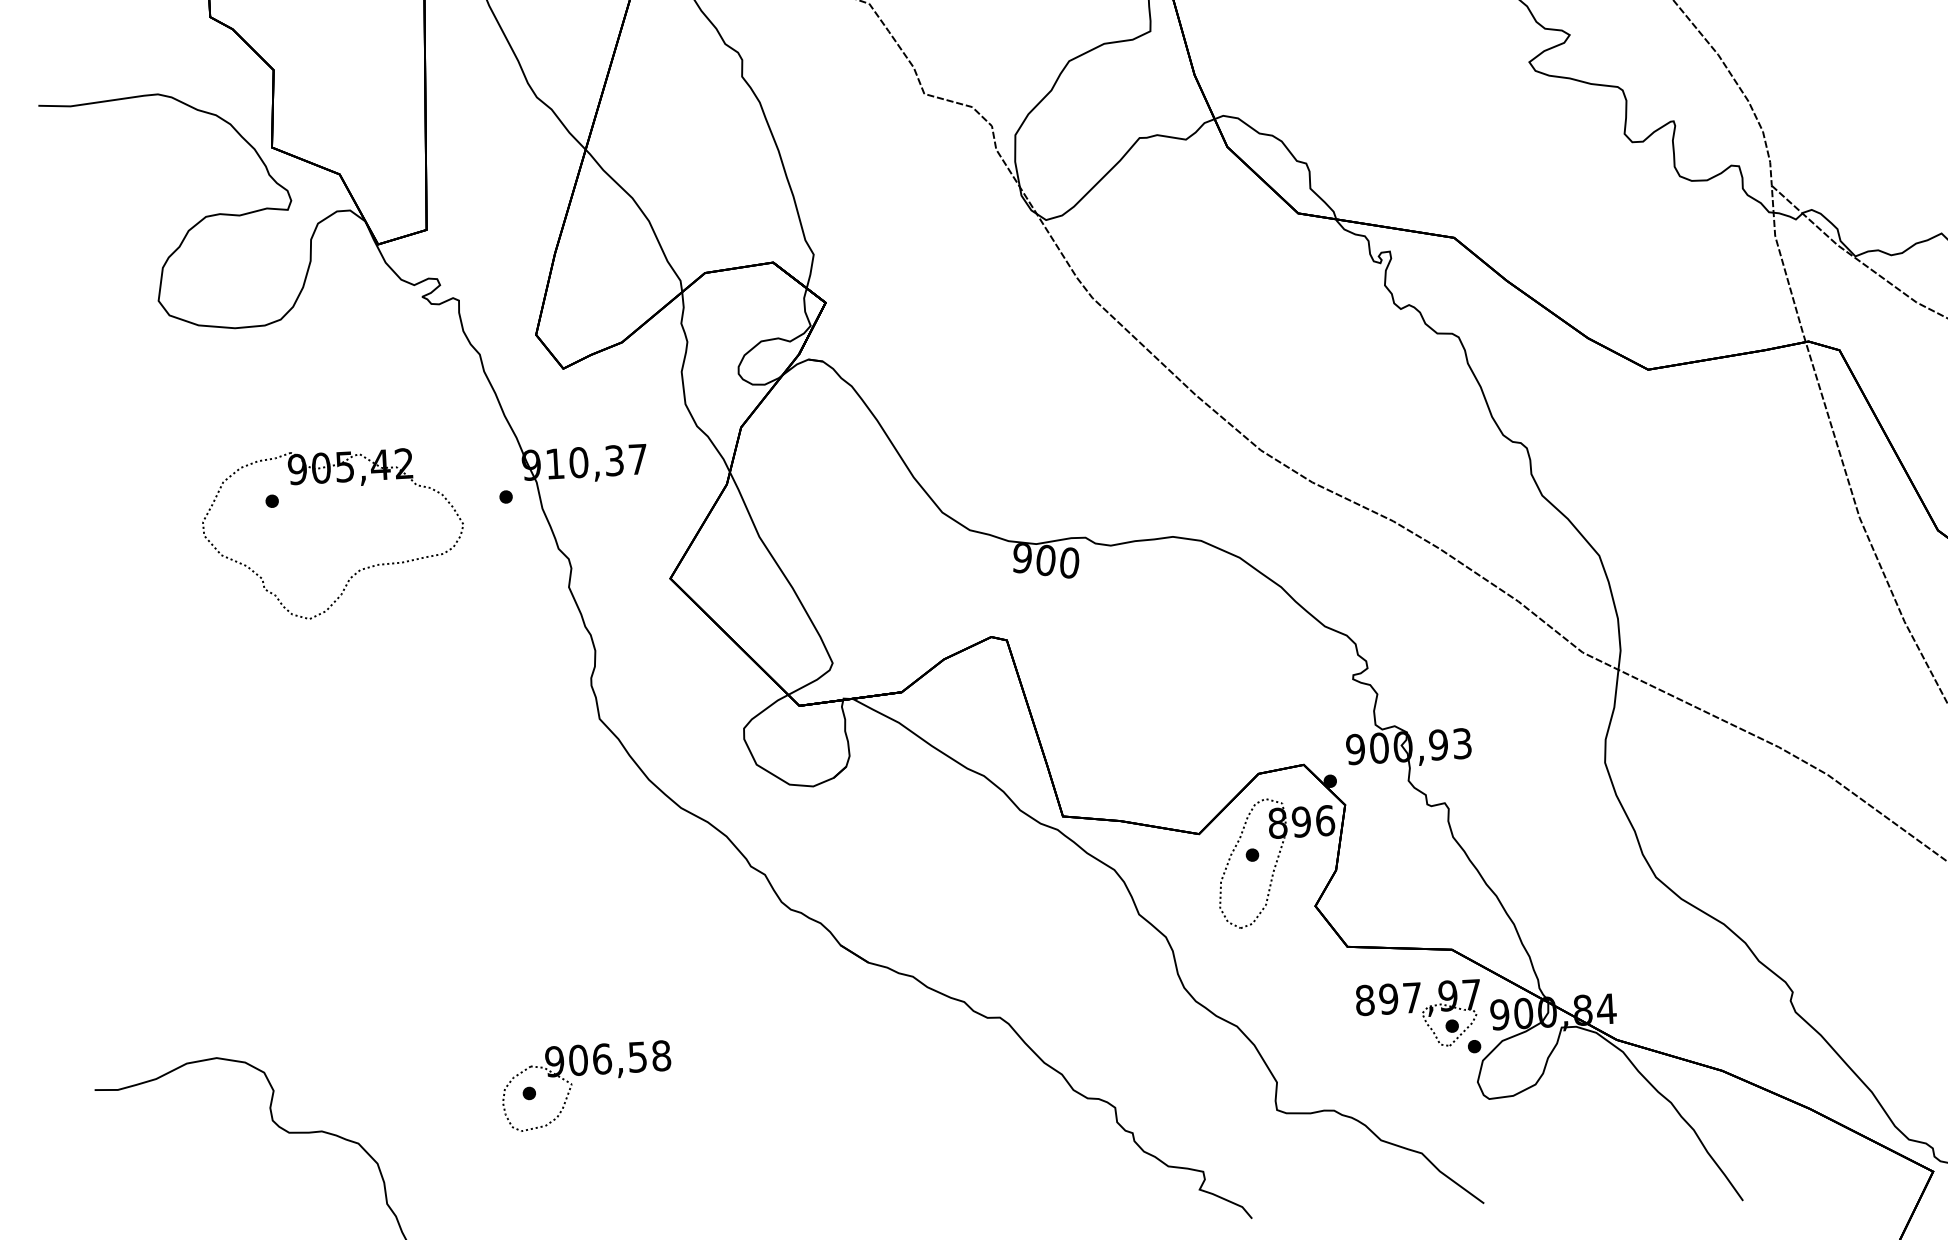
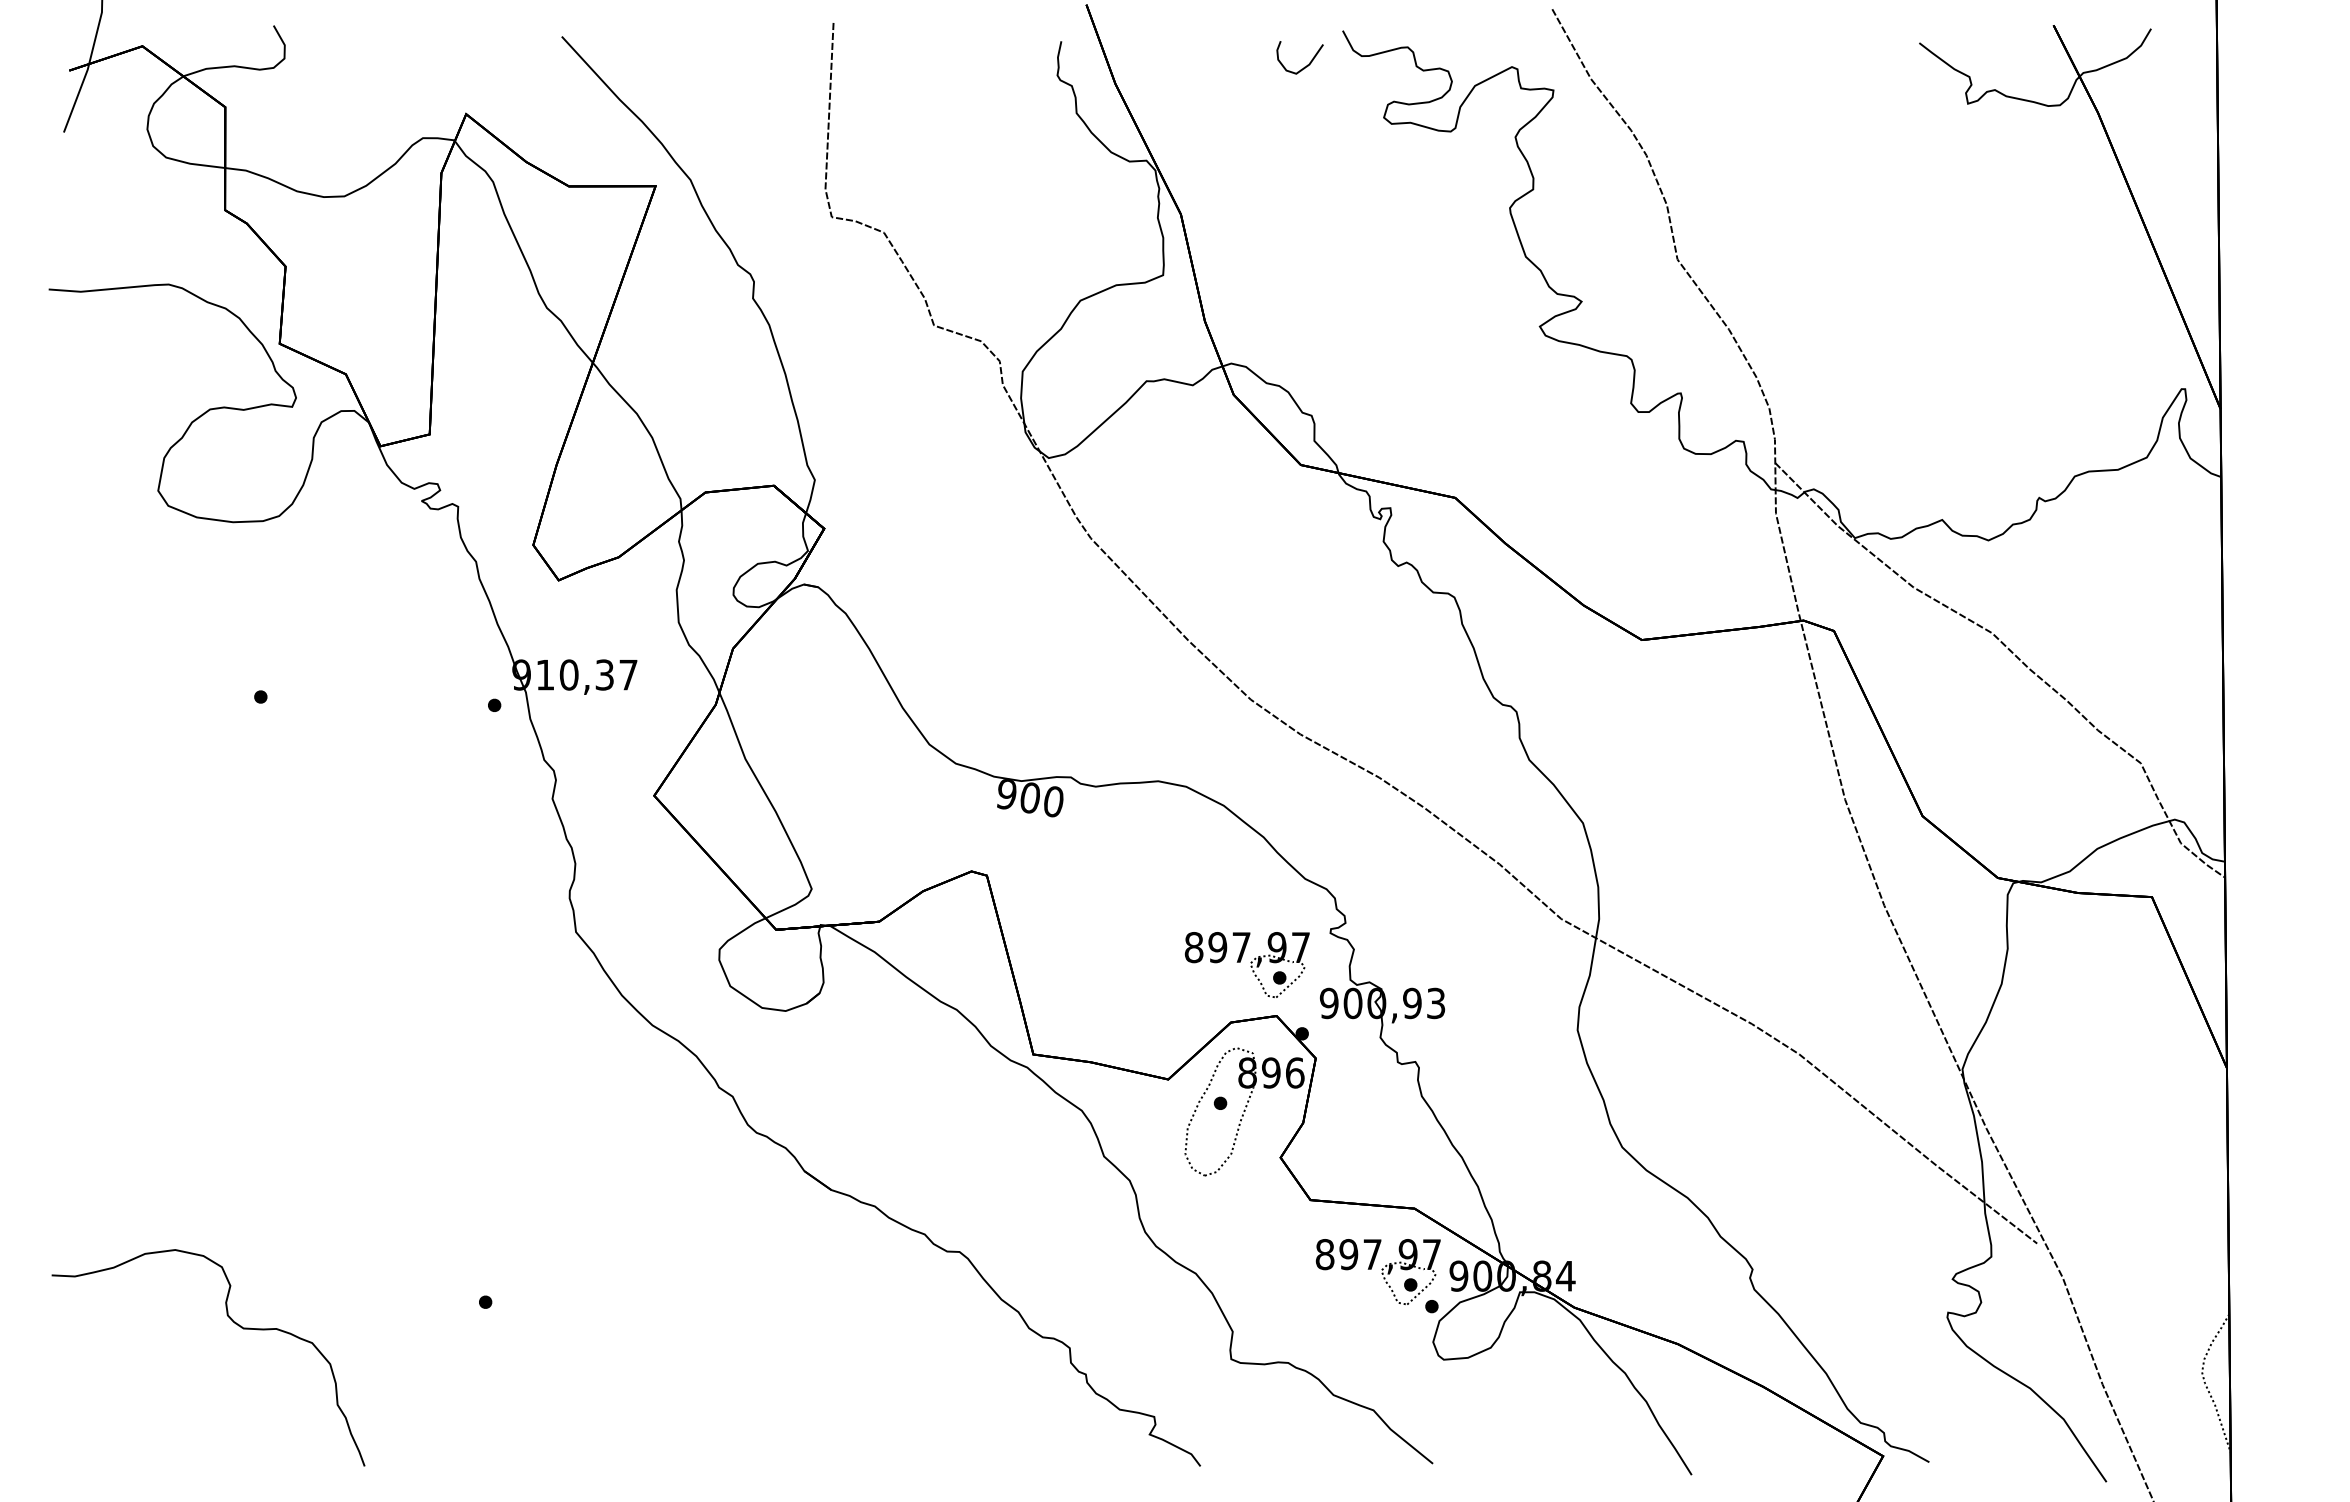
part: (358, 570) -> (343, 770), removed
part: (1270, 715) -> (1246, 964), added
part: (581, 1075) -> (538, 1287), removed

